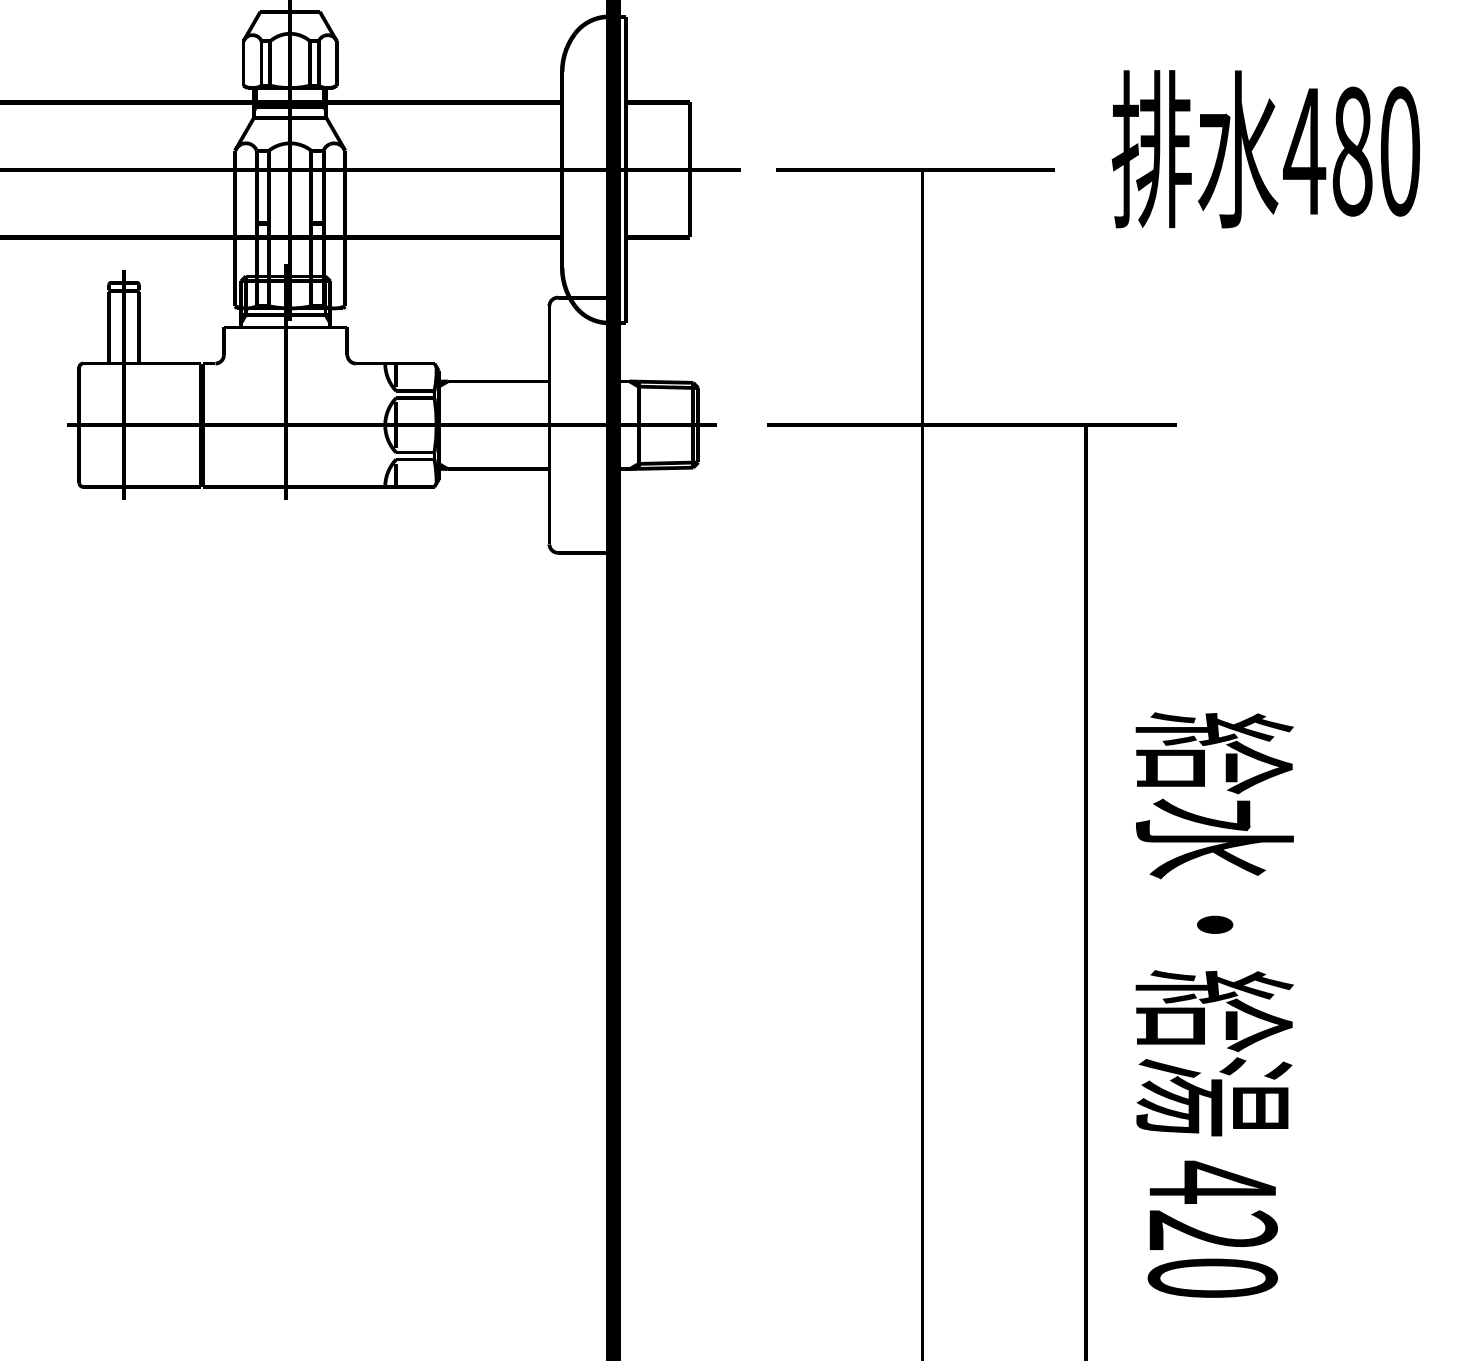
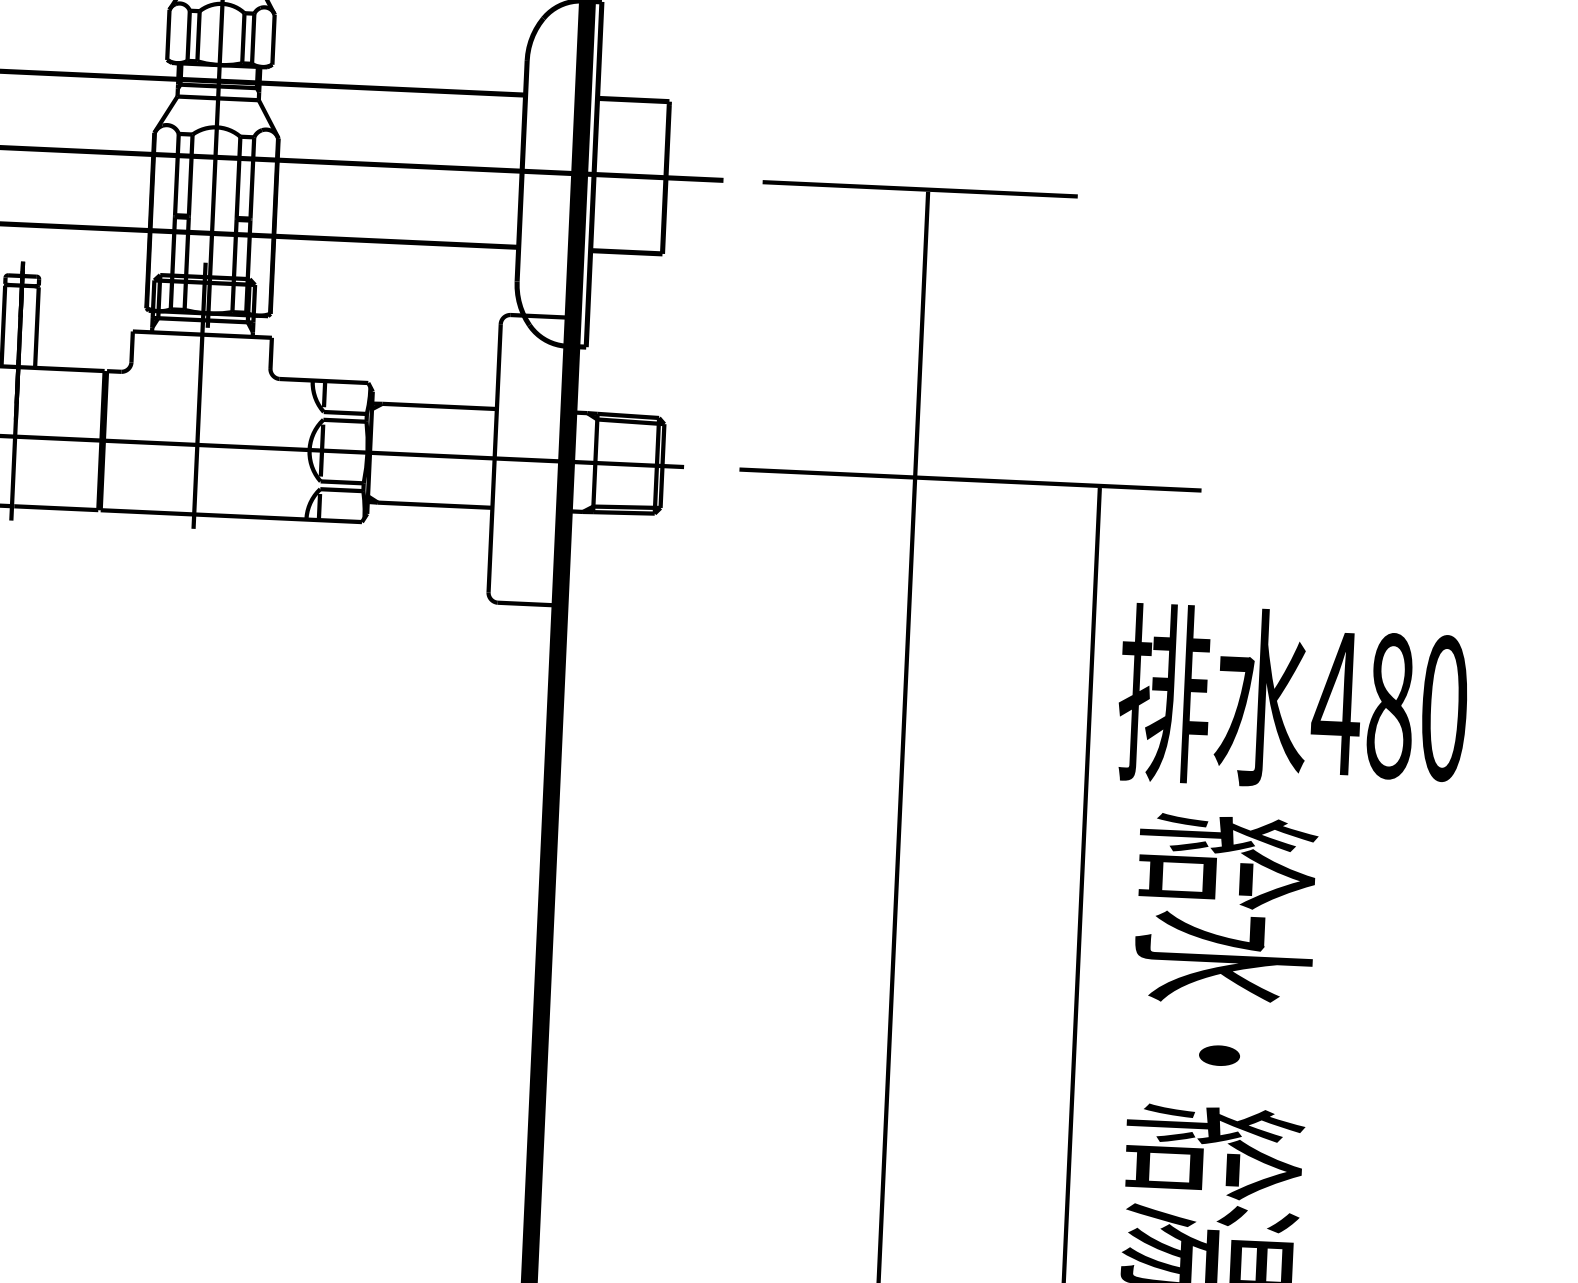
text: (1265, 149) -> (1292, 699), moved

